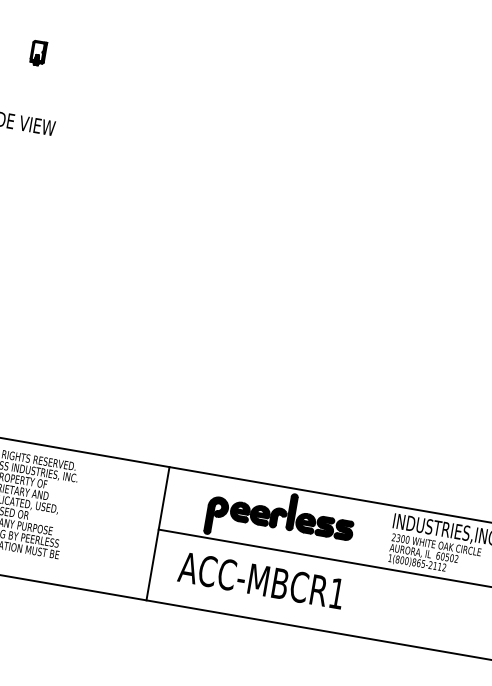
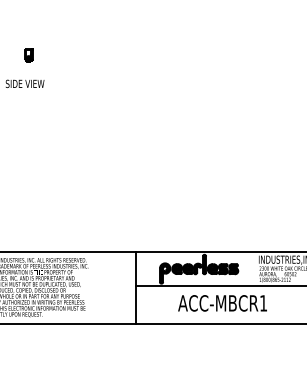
part: (37, 53) -> (28, 55), moved
text: (261, 580) -> (222, 303), moved

